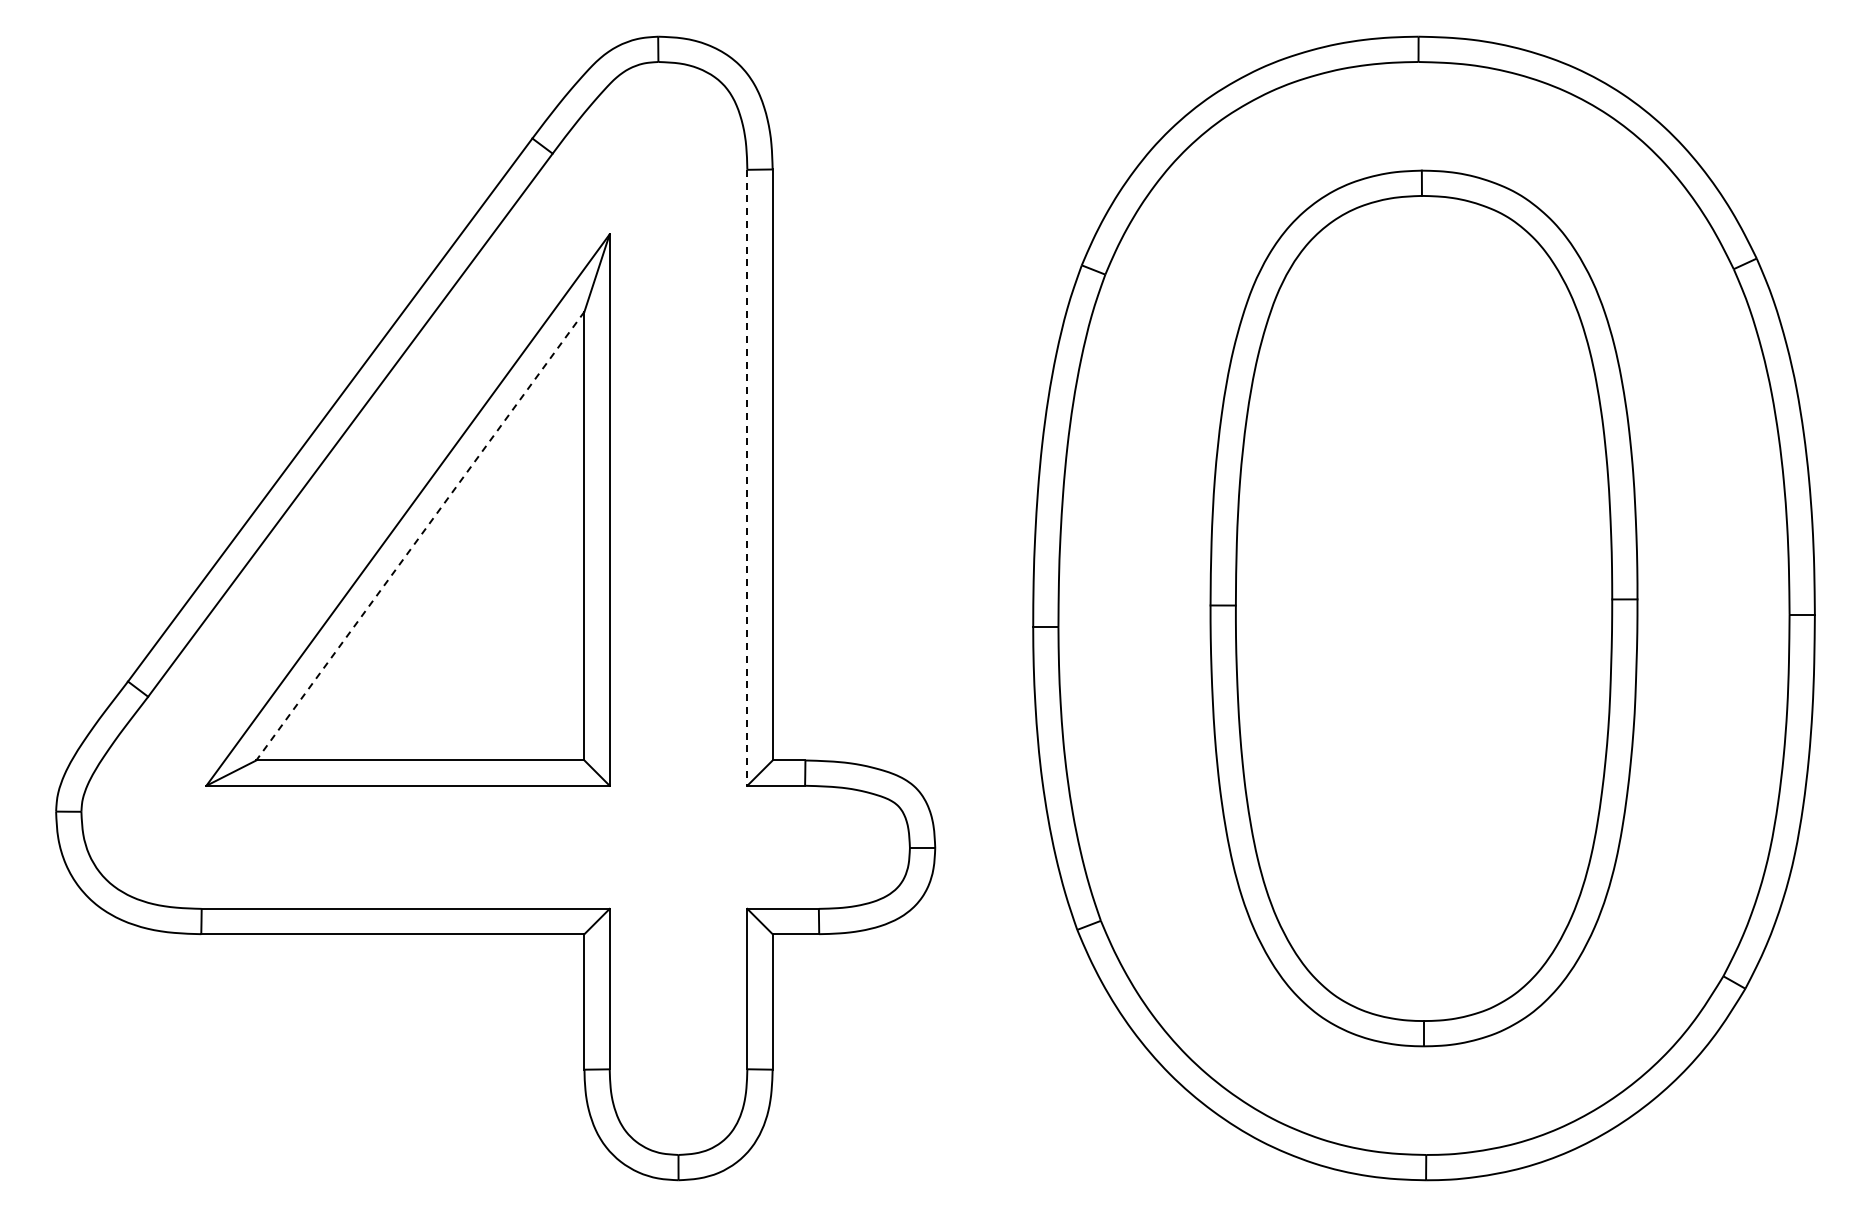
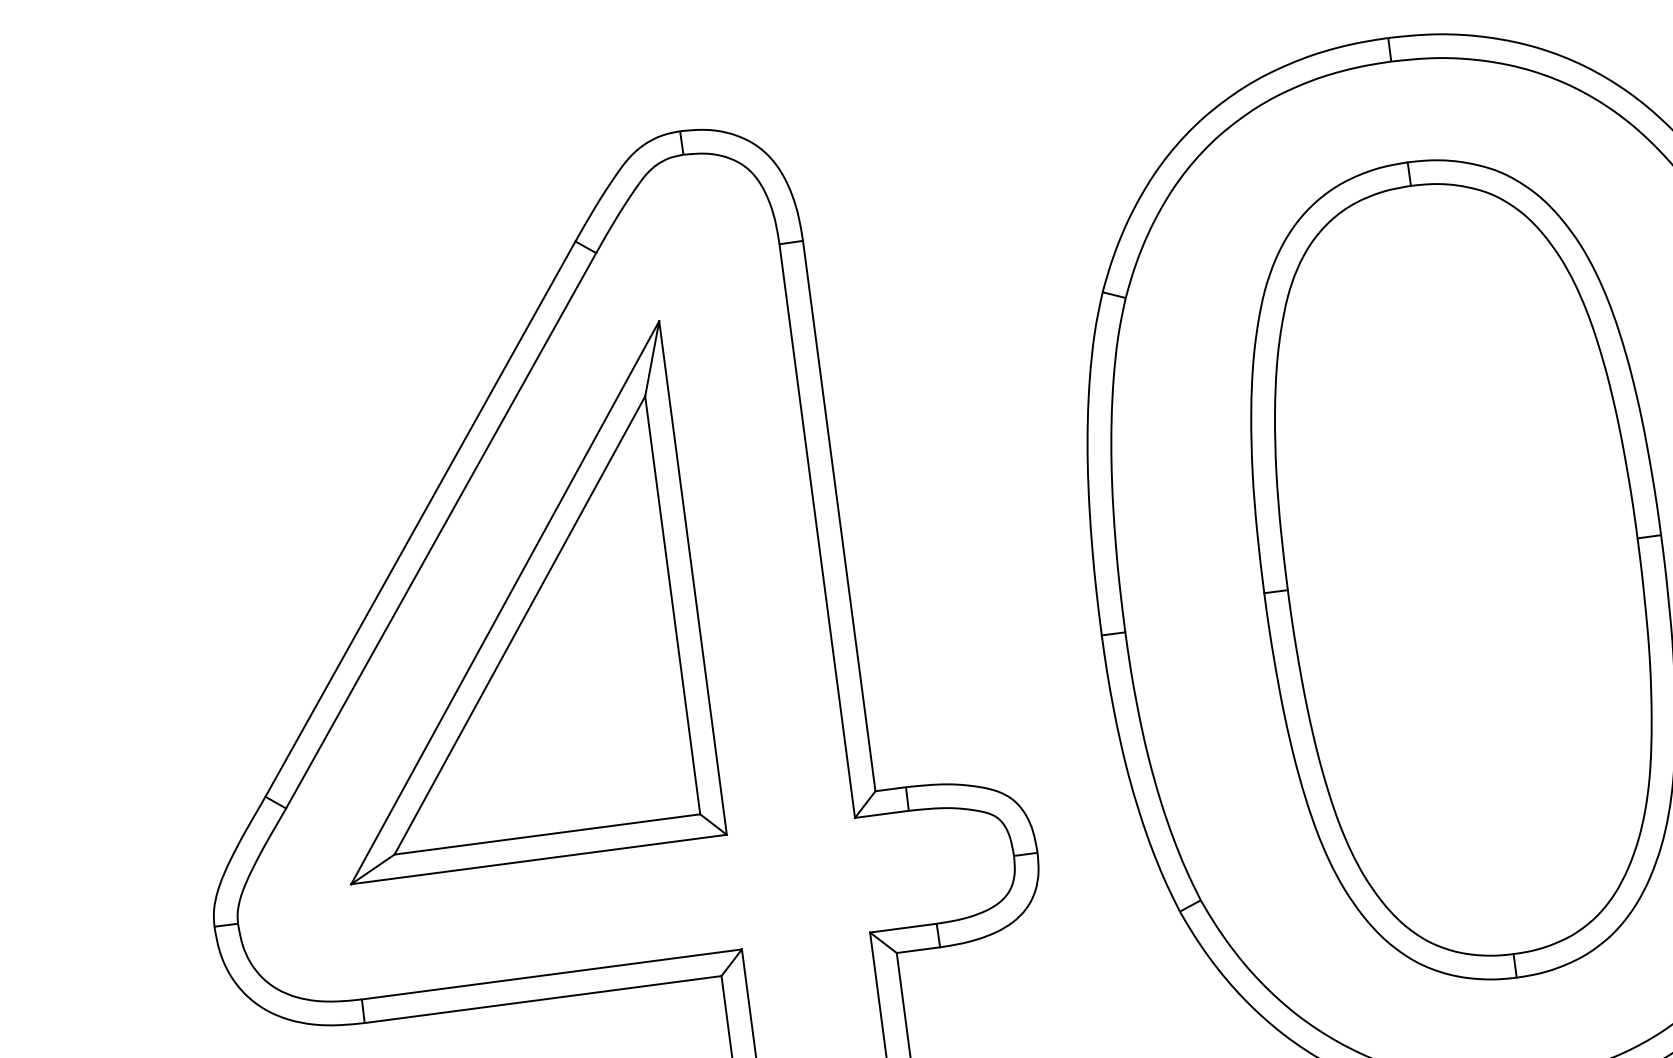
line: (747, 477) -> (817, 530), dashed -> solid
line: (420, 536) -> (520, 625), dashed -> solid

